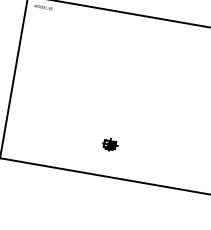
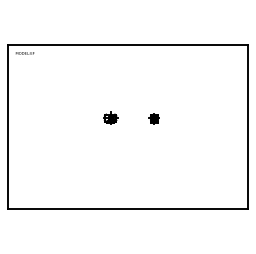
part: (159, 93) -> (153, 118), added
part: (109, 143) -> (110, 117), moved

